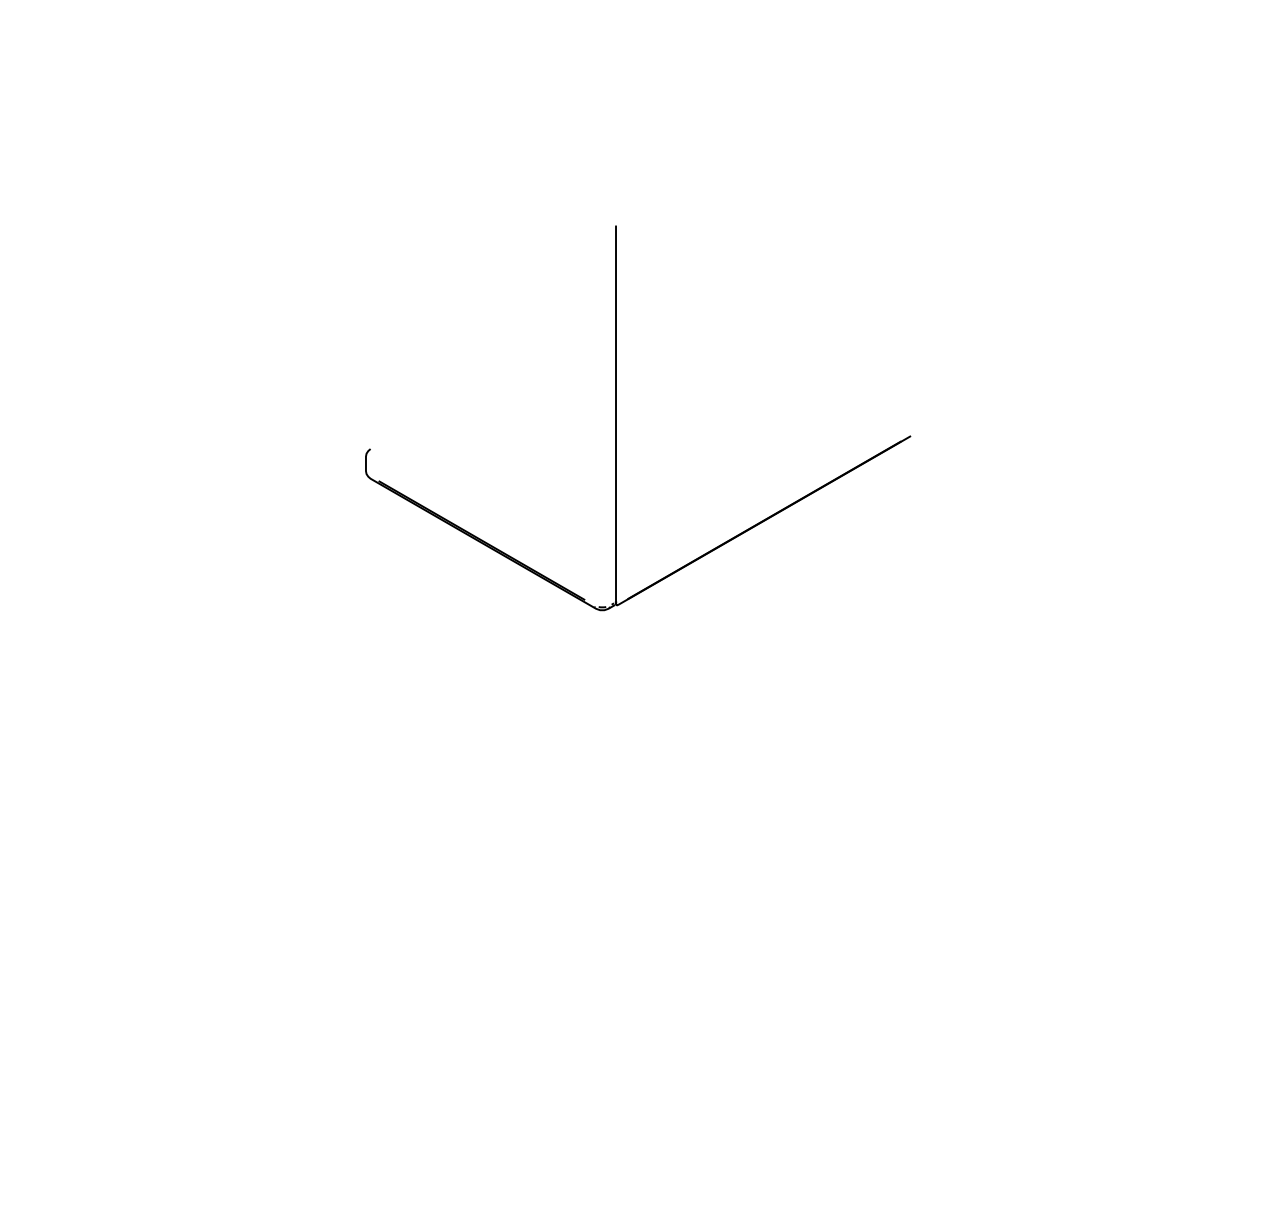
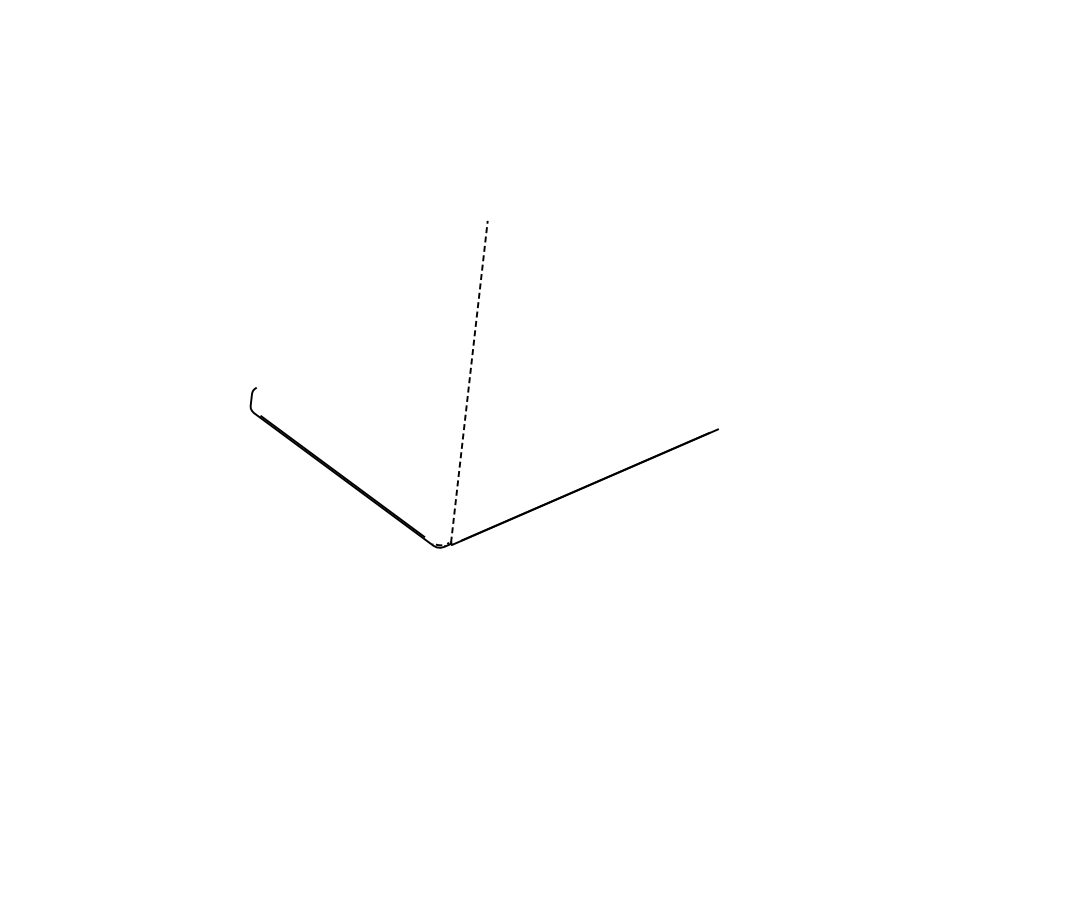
line: (616, 415) -> (469, 382), solid -> dashed

